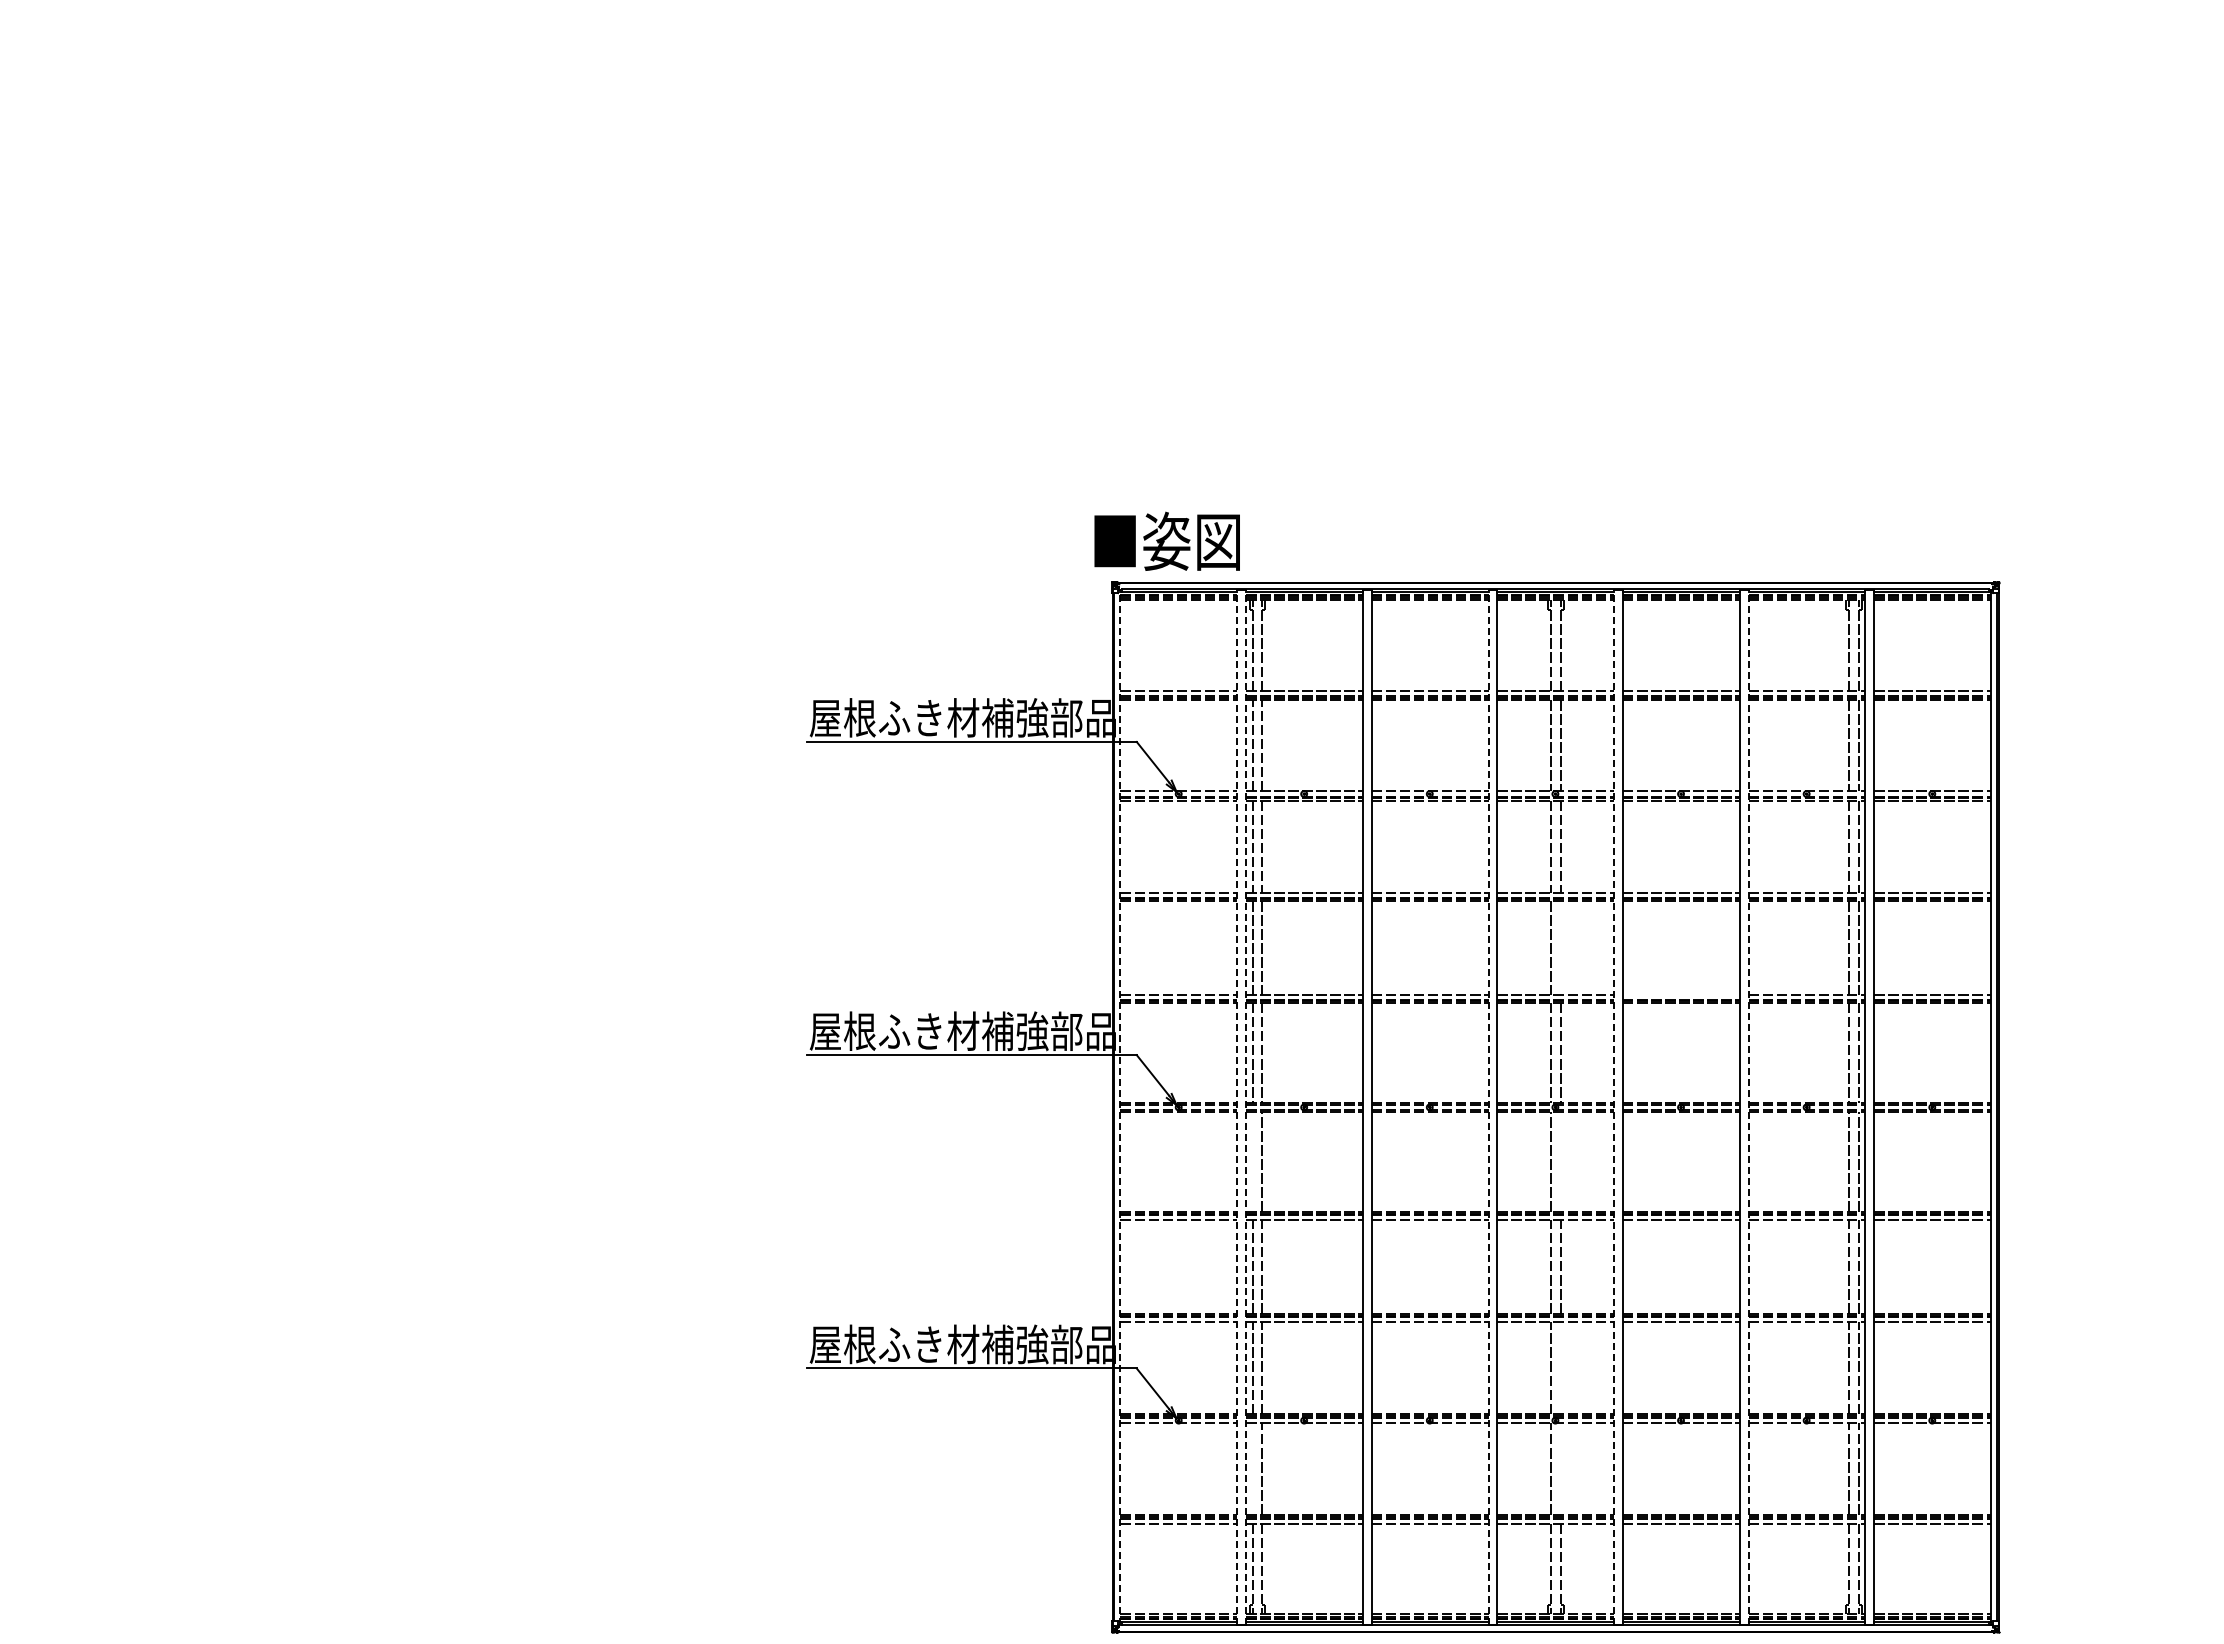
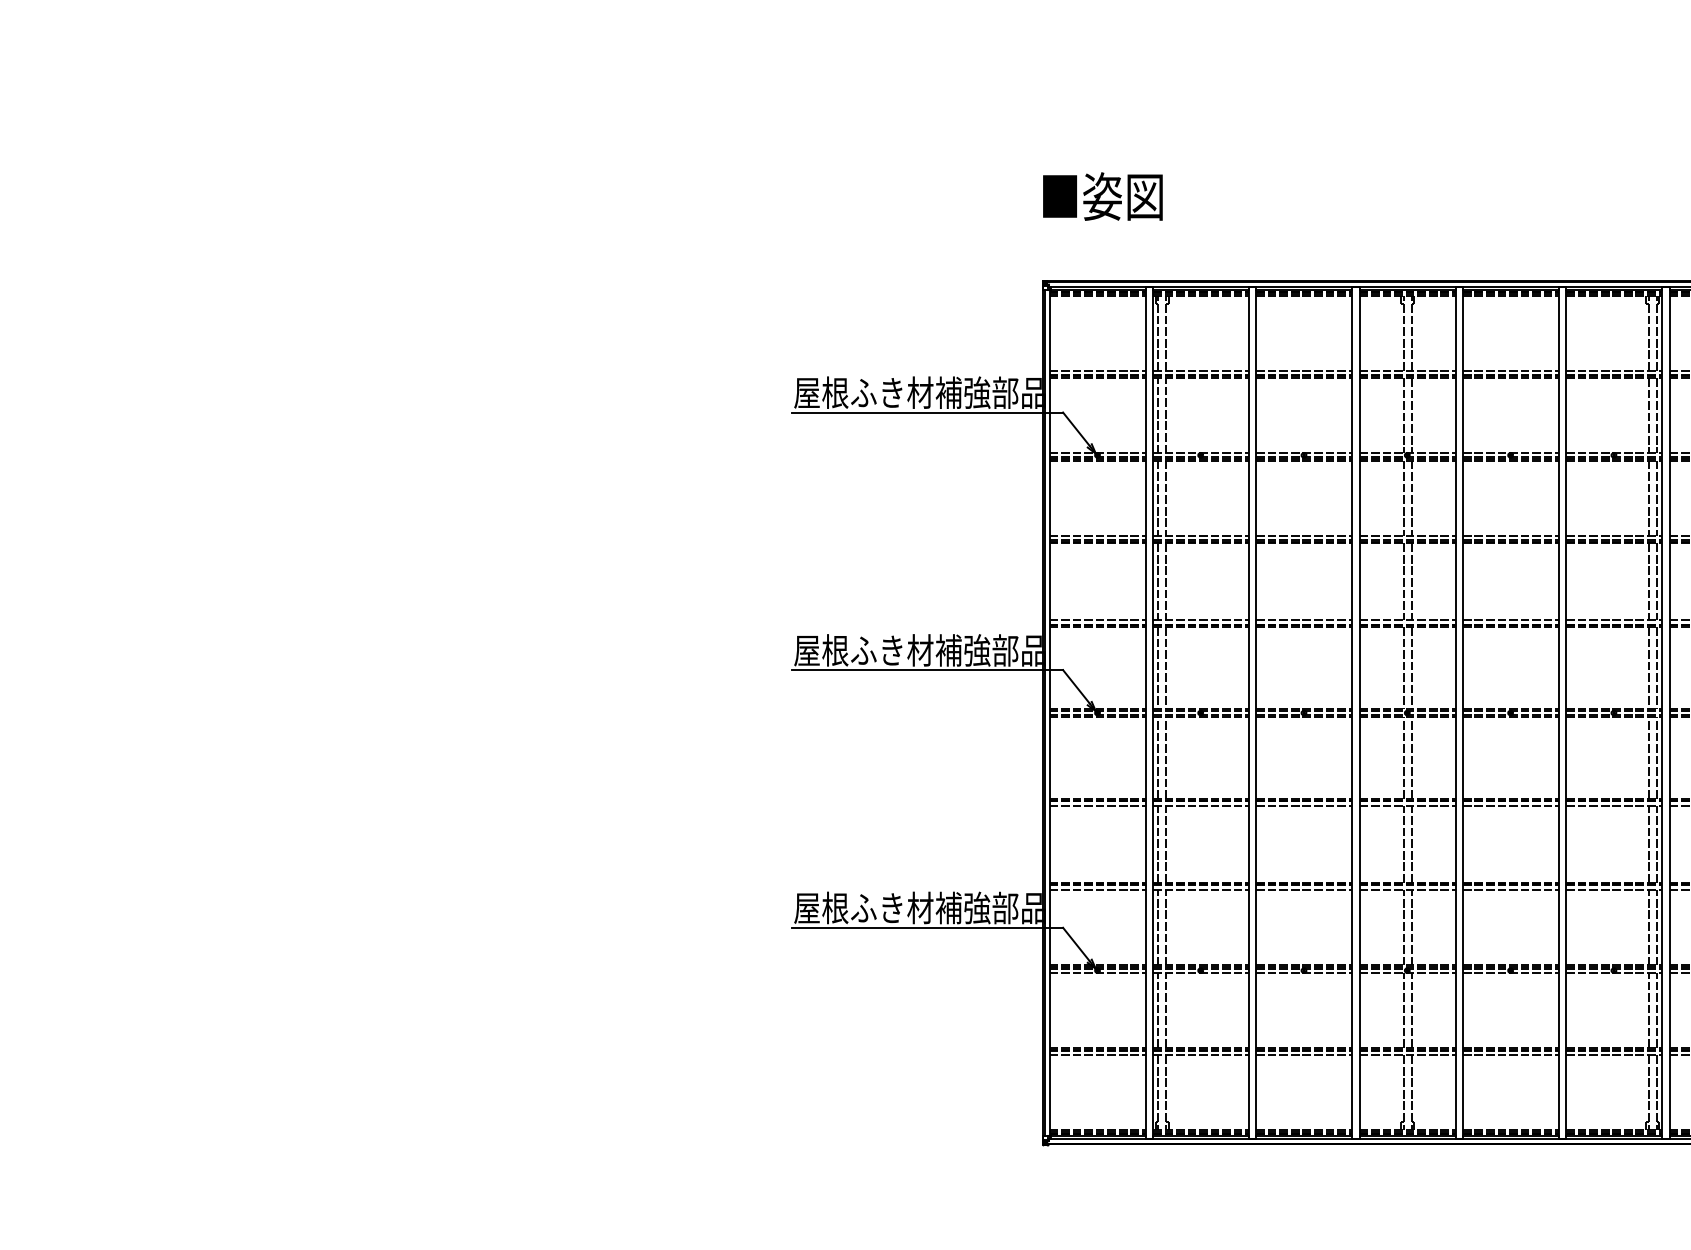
text: (1166, 540) -> (1102, 195), moved
line: (1560, 947) -> (1411, 581), added
line: (1680, 994) -> (1510, 620), added
line: (1120, 1106) -> (1049, 712), dashed -> solid
line: (1237, 1106) -> (1145, 712), dashed -> solid
line: (1246, 1106) -> (1153, 712), dashed -> solid
line: (1488, 1106) -> (1352, 712), dashed -> solid
line: (1614, 1106) -> (1455, 712), dashed -> solid
line: (1748, 1106) -> (1566, 712), dashed -> solid
line: (1252, 1161) -> (1158, 757), added
line: (1560, 1161) -> (1411, 757), added
line: (1560, 1368) -> (1411, 927), added
line: (1252, 1468) -> (1158, 1010), added
line: (1560, 1468) -> (1411, 1010), added

